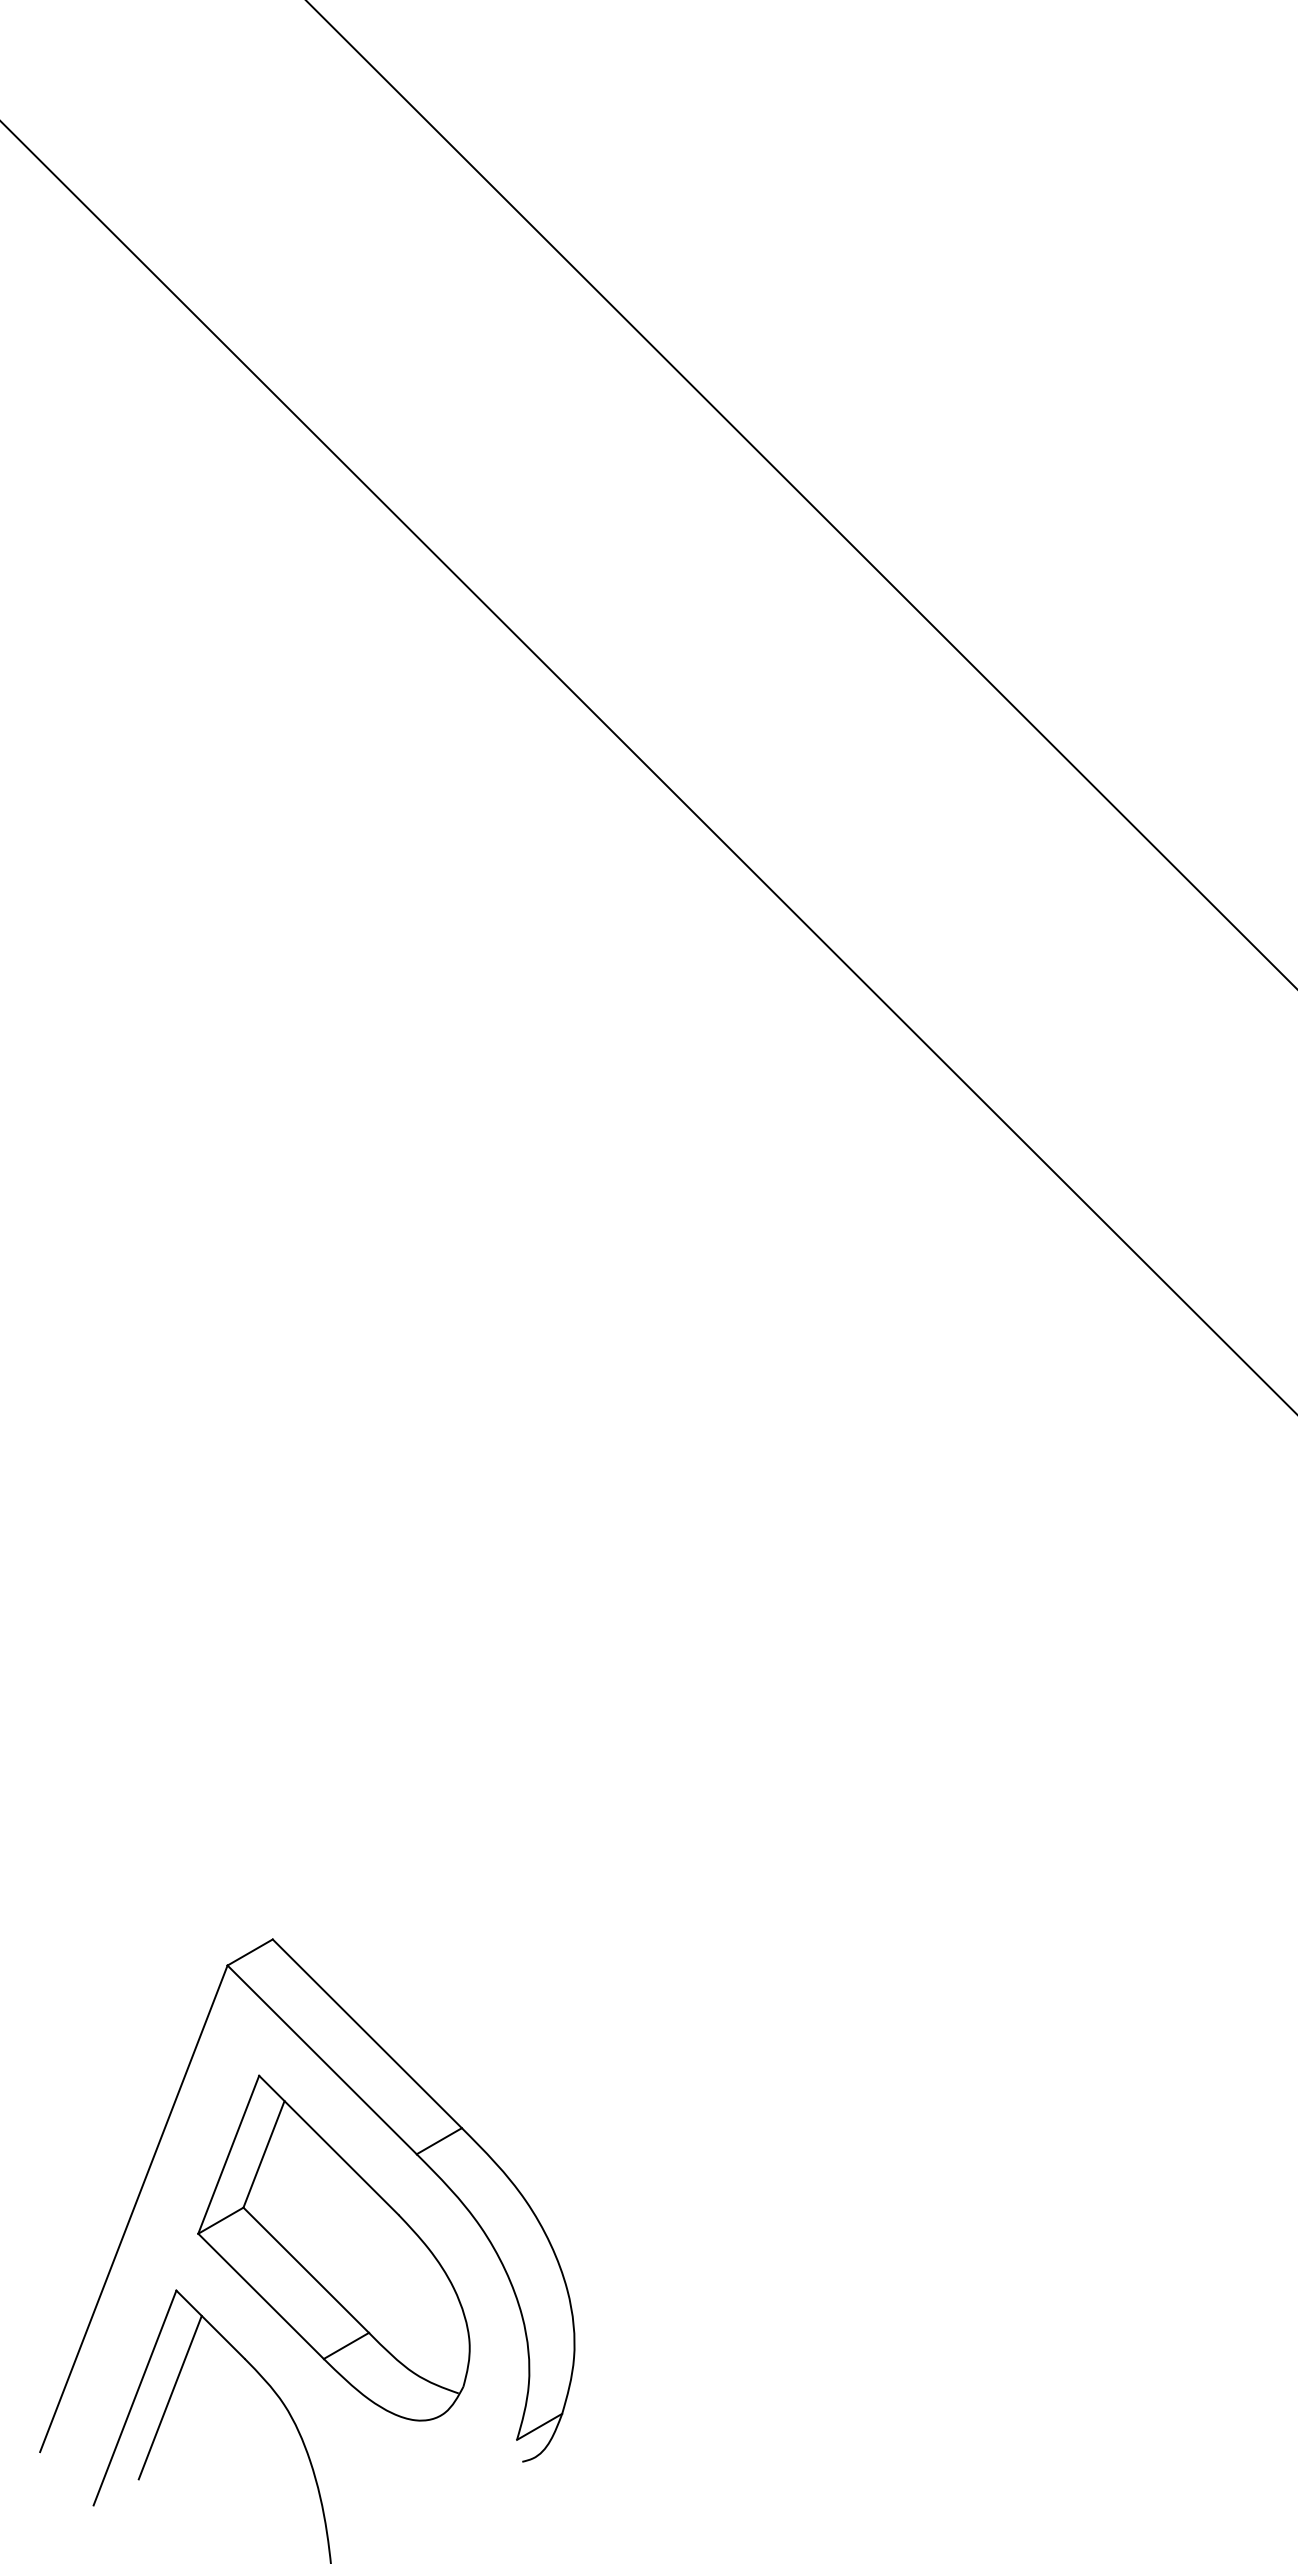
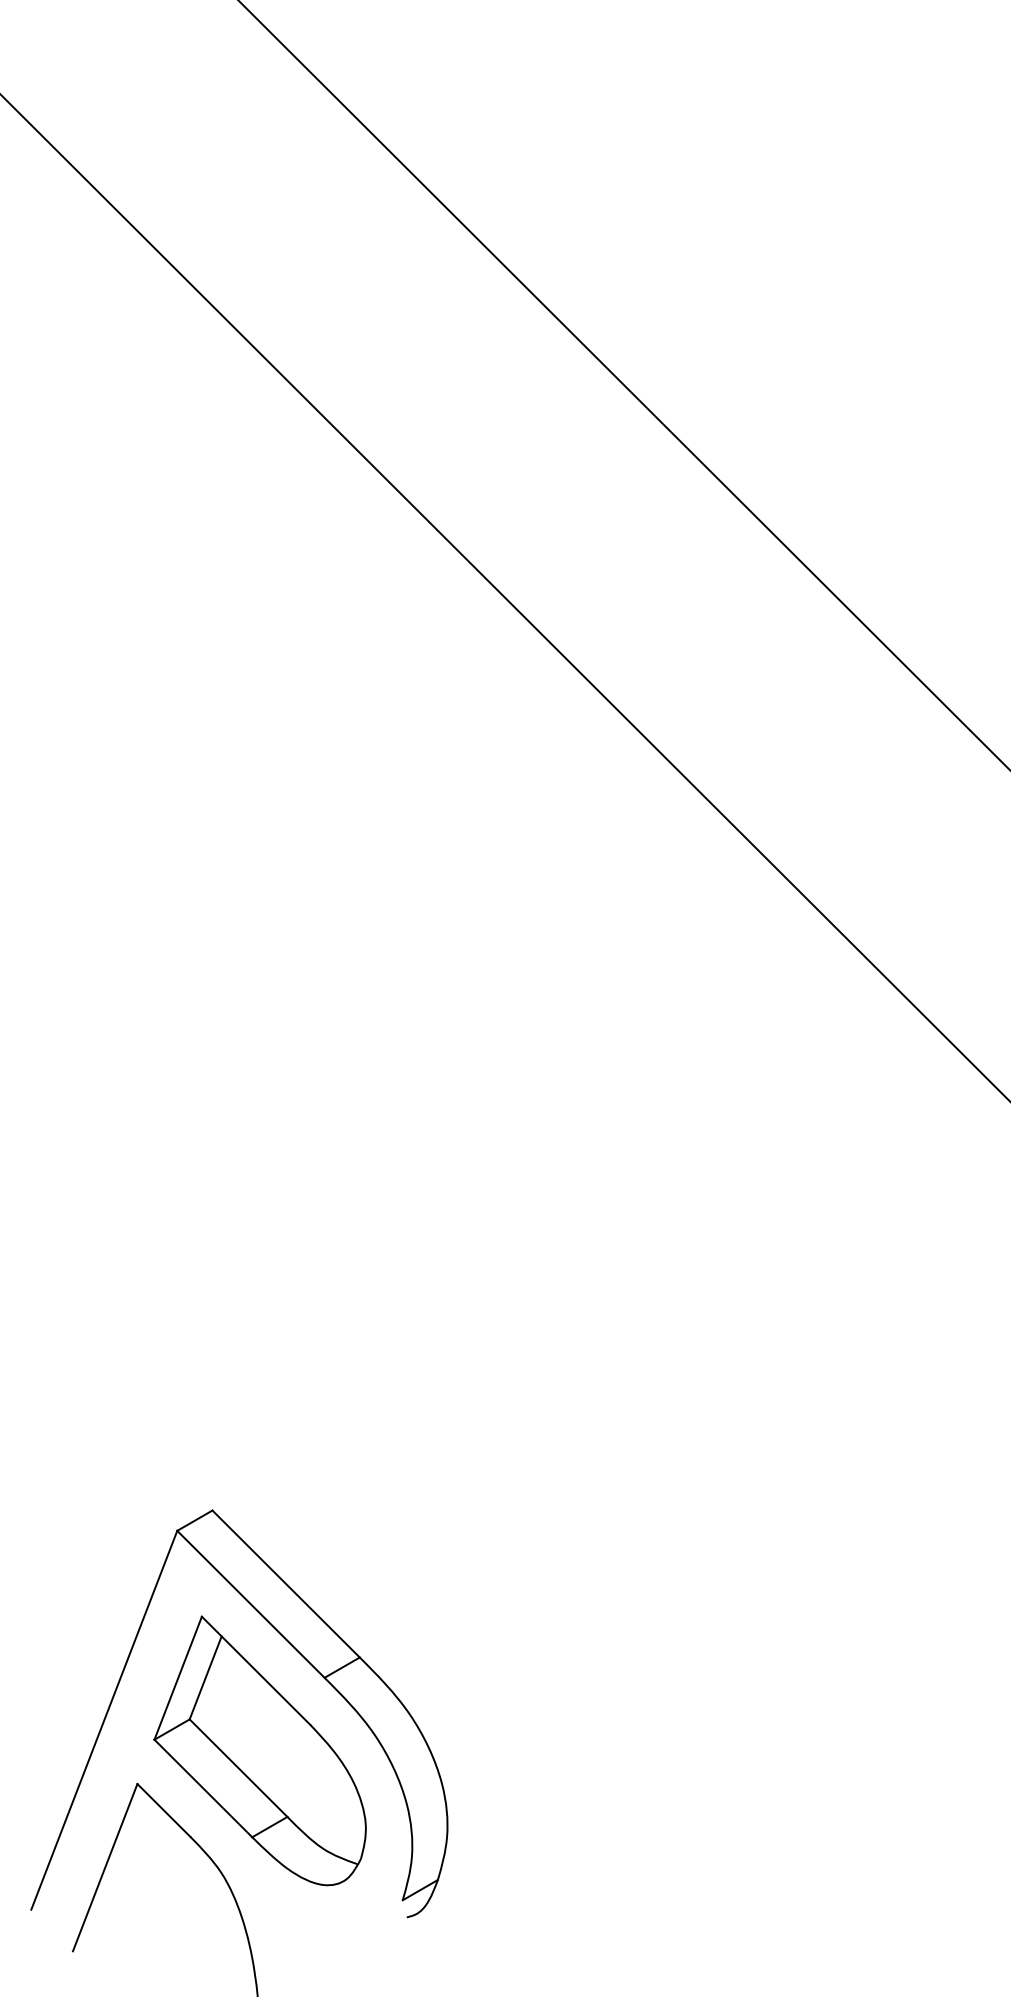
line: (170, 2397) -> (132, 1867), removed

